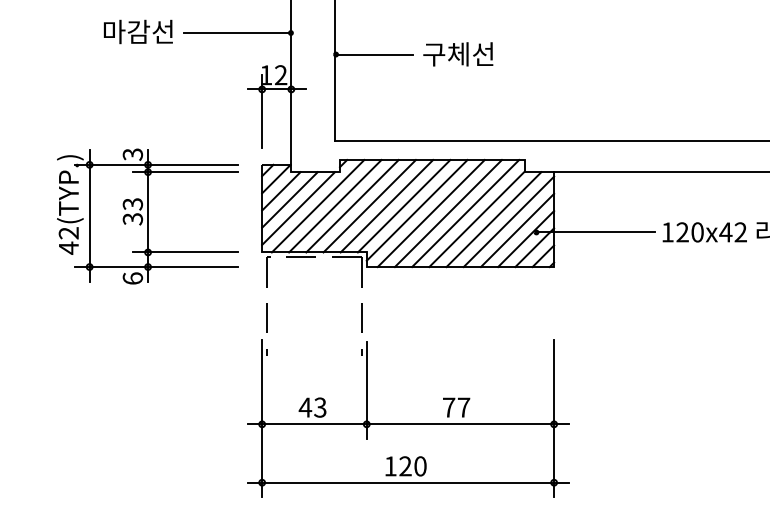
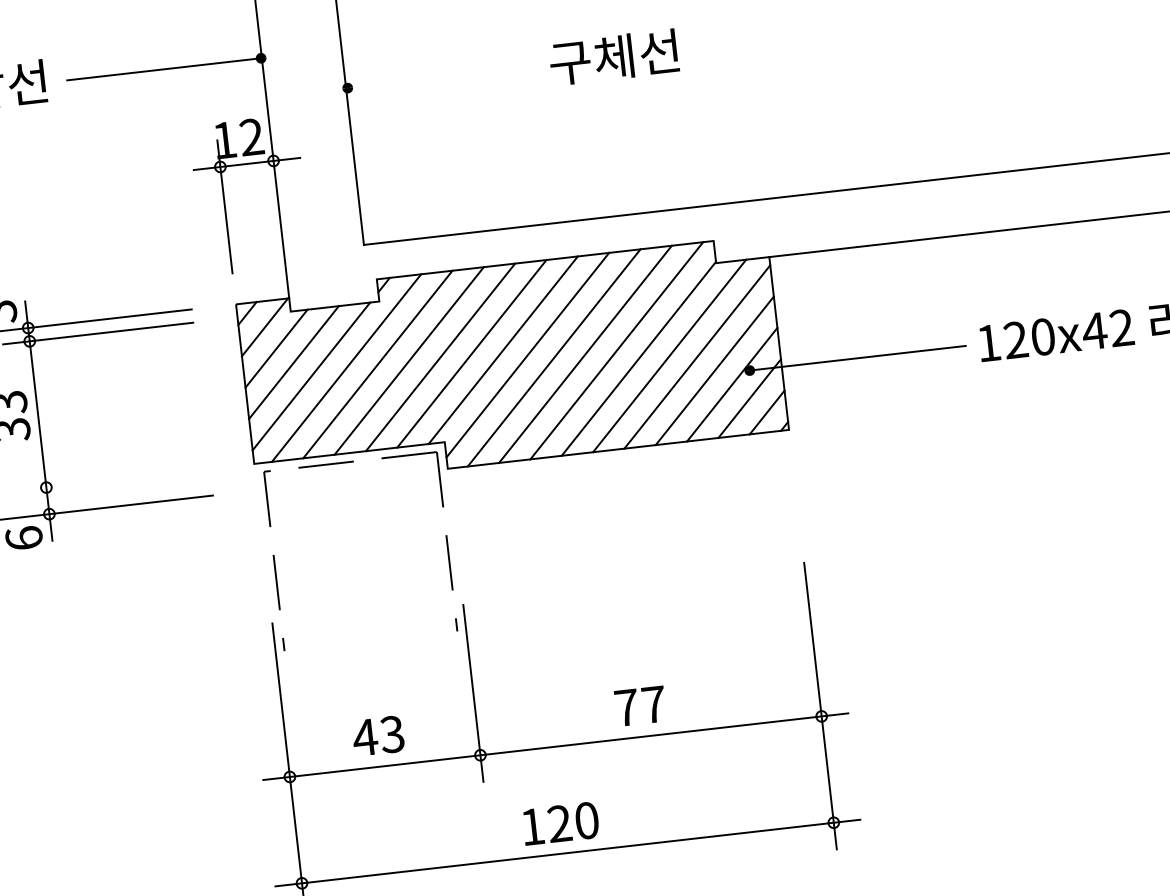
line: (374, 54) -> (417, 80), removed
text: (458, 54) -> (614, 57), moved
line: (185, 252) -> (114, 479), removed

